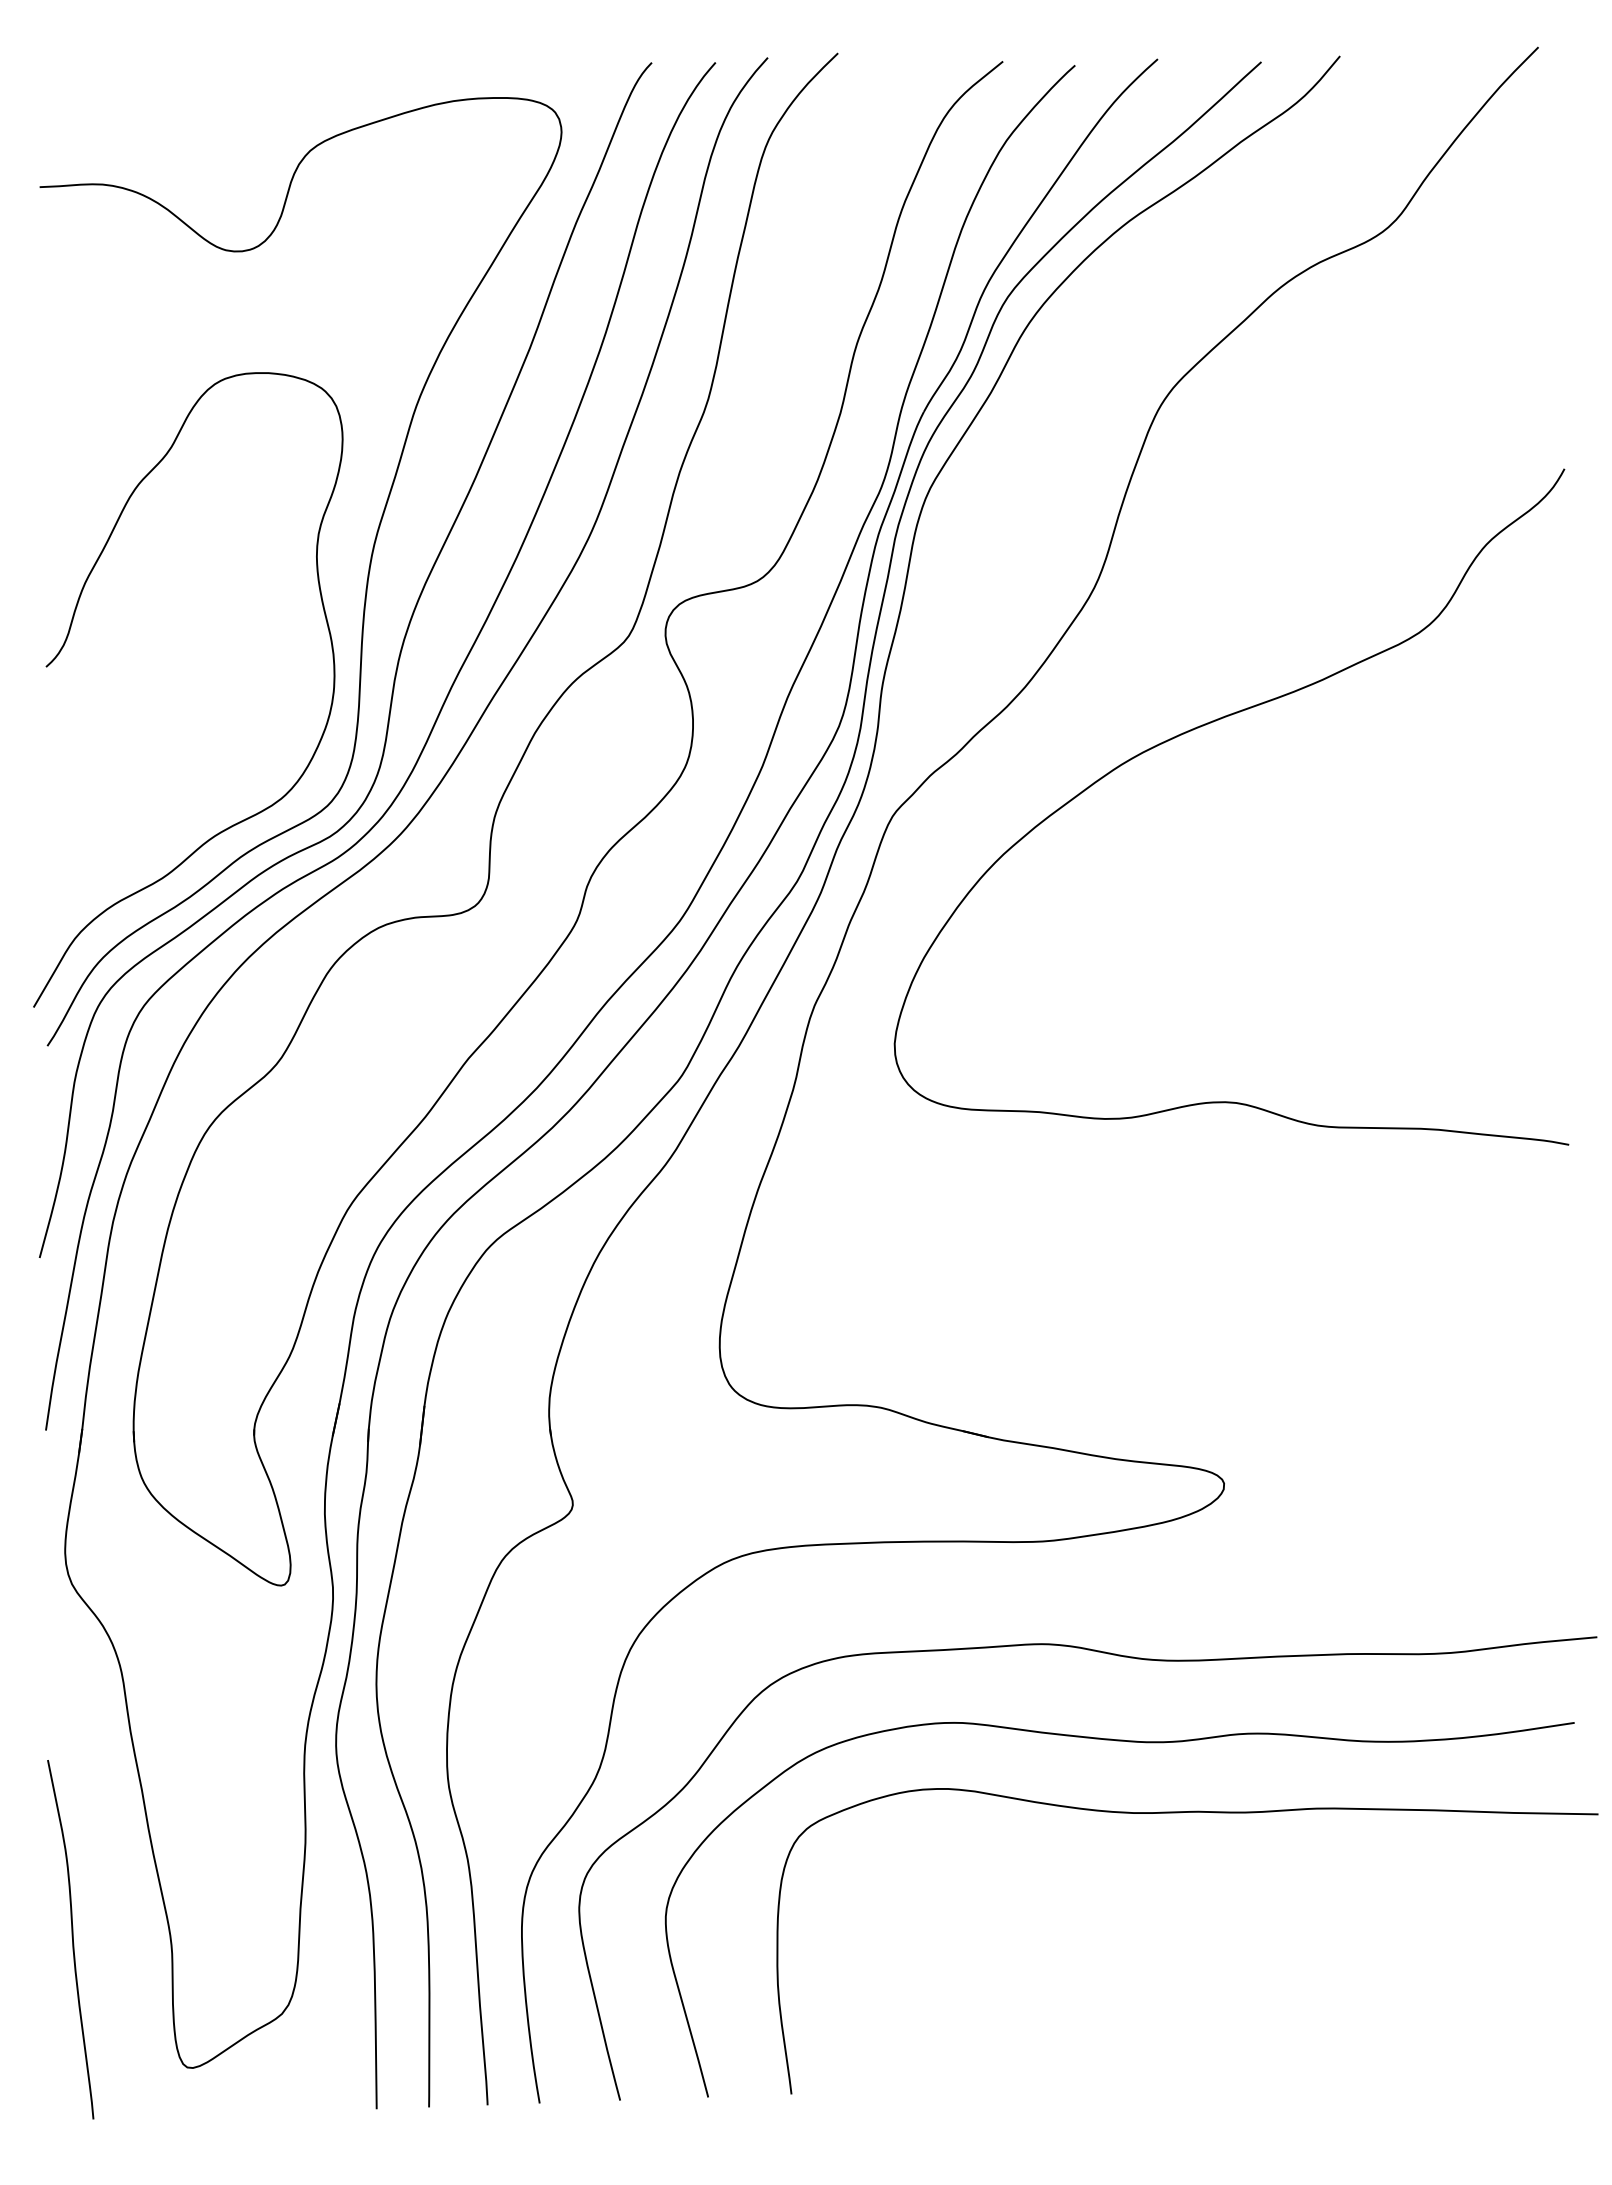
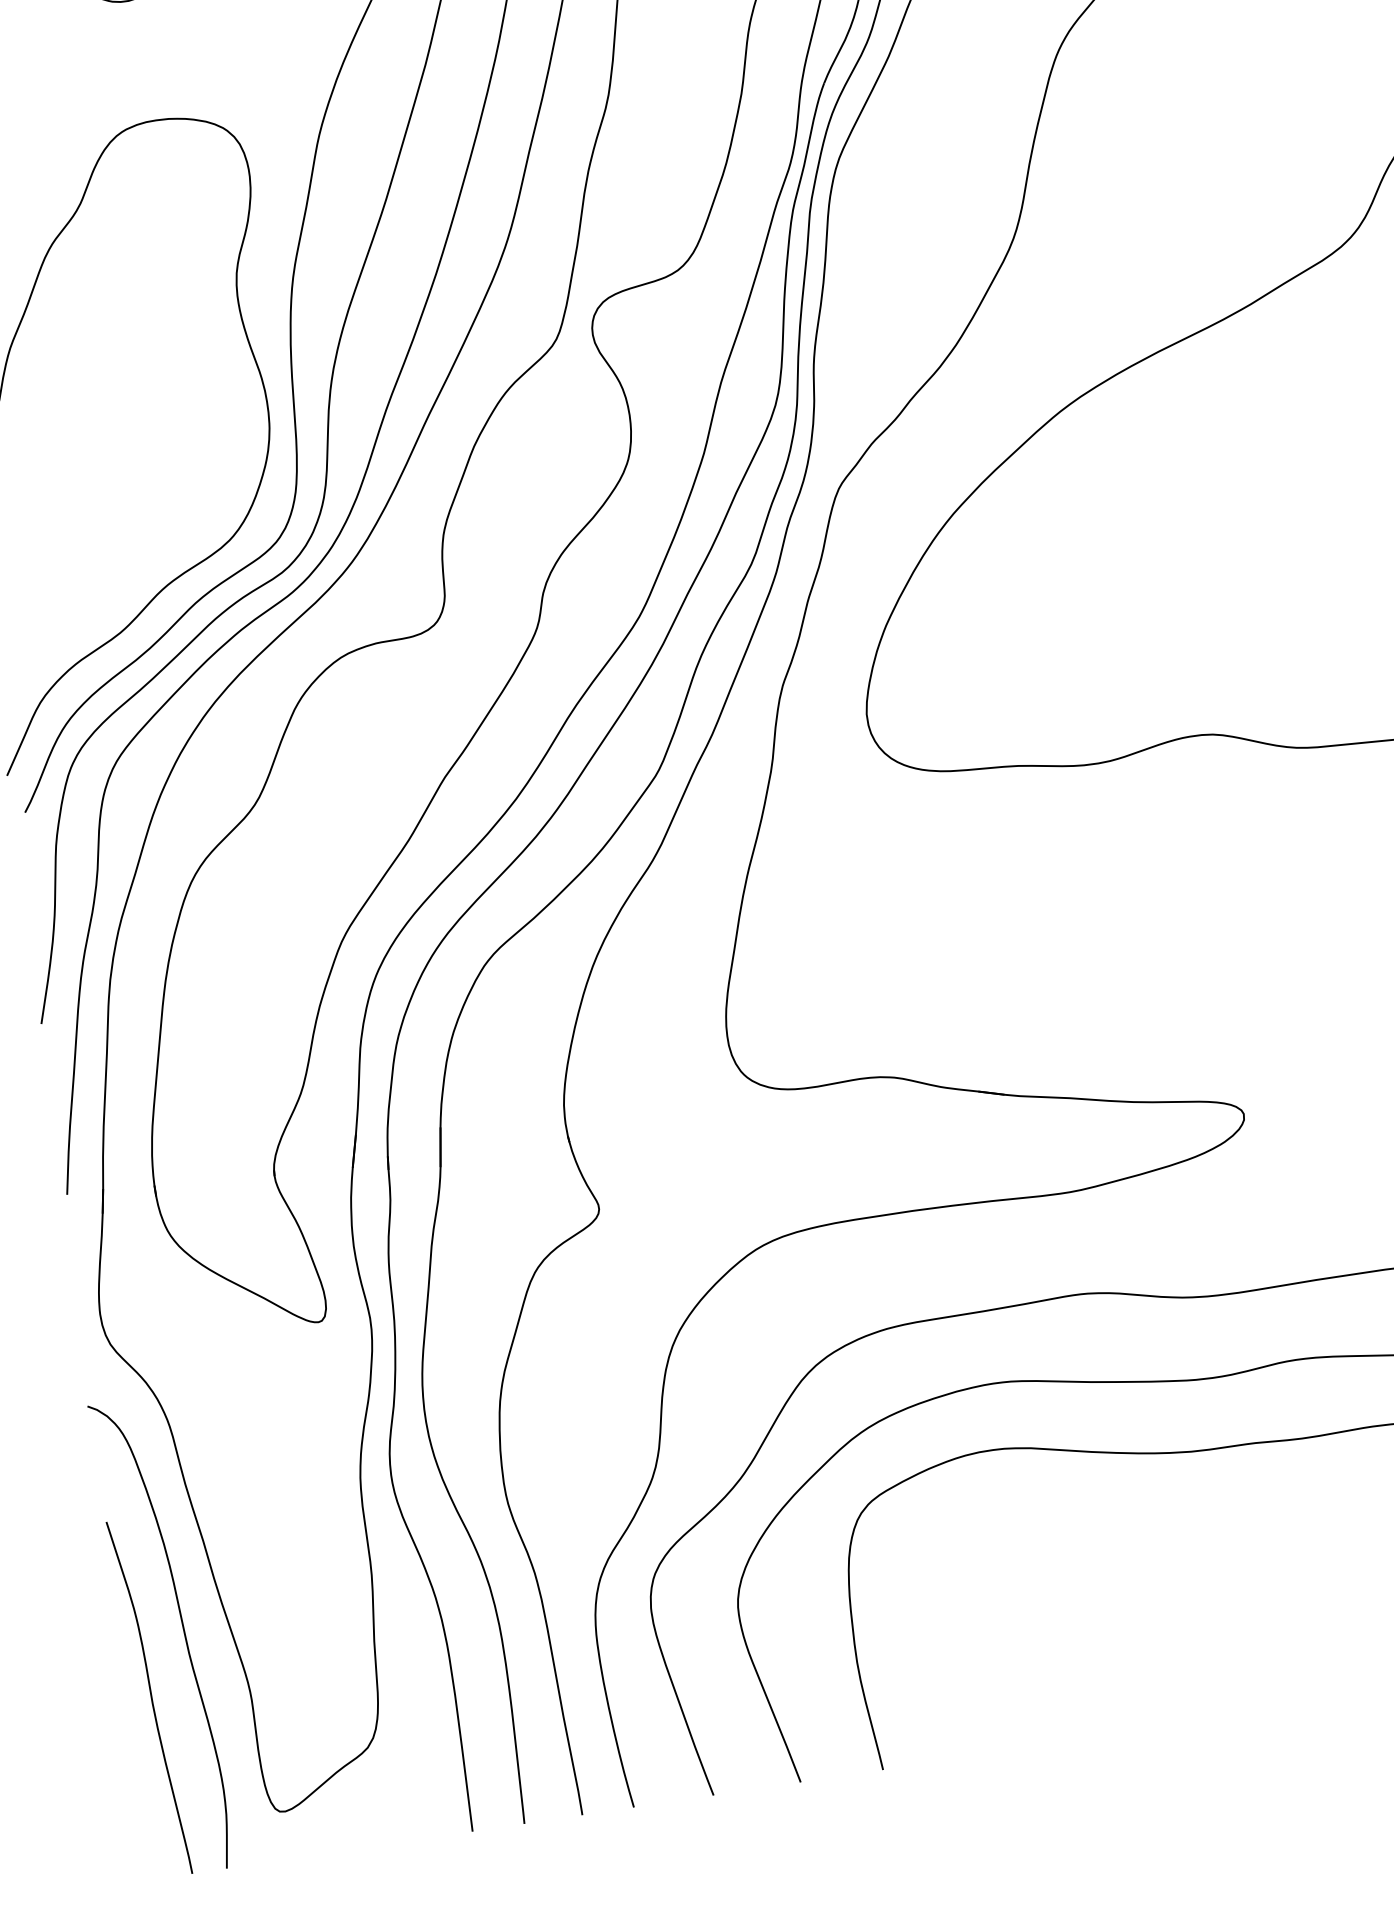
curve: (111, 1876) -> (182, 1630), added

